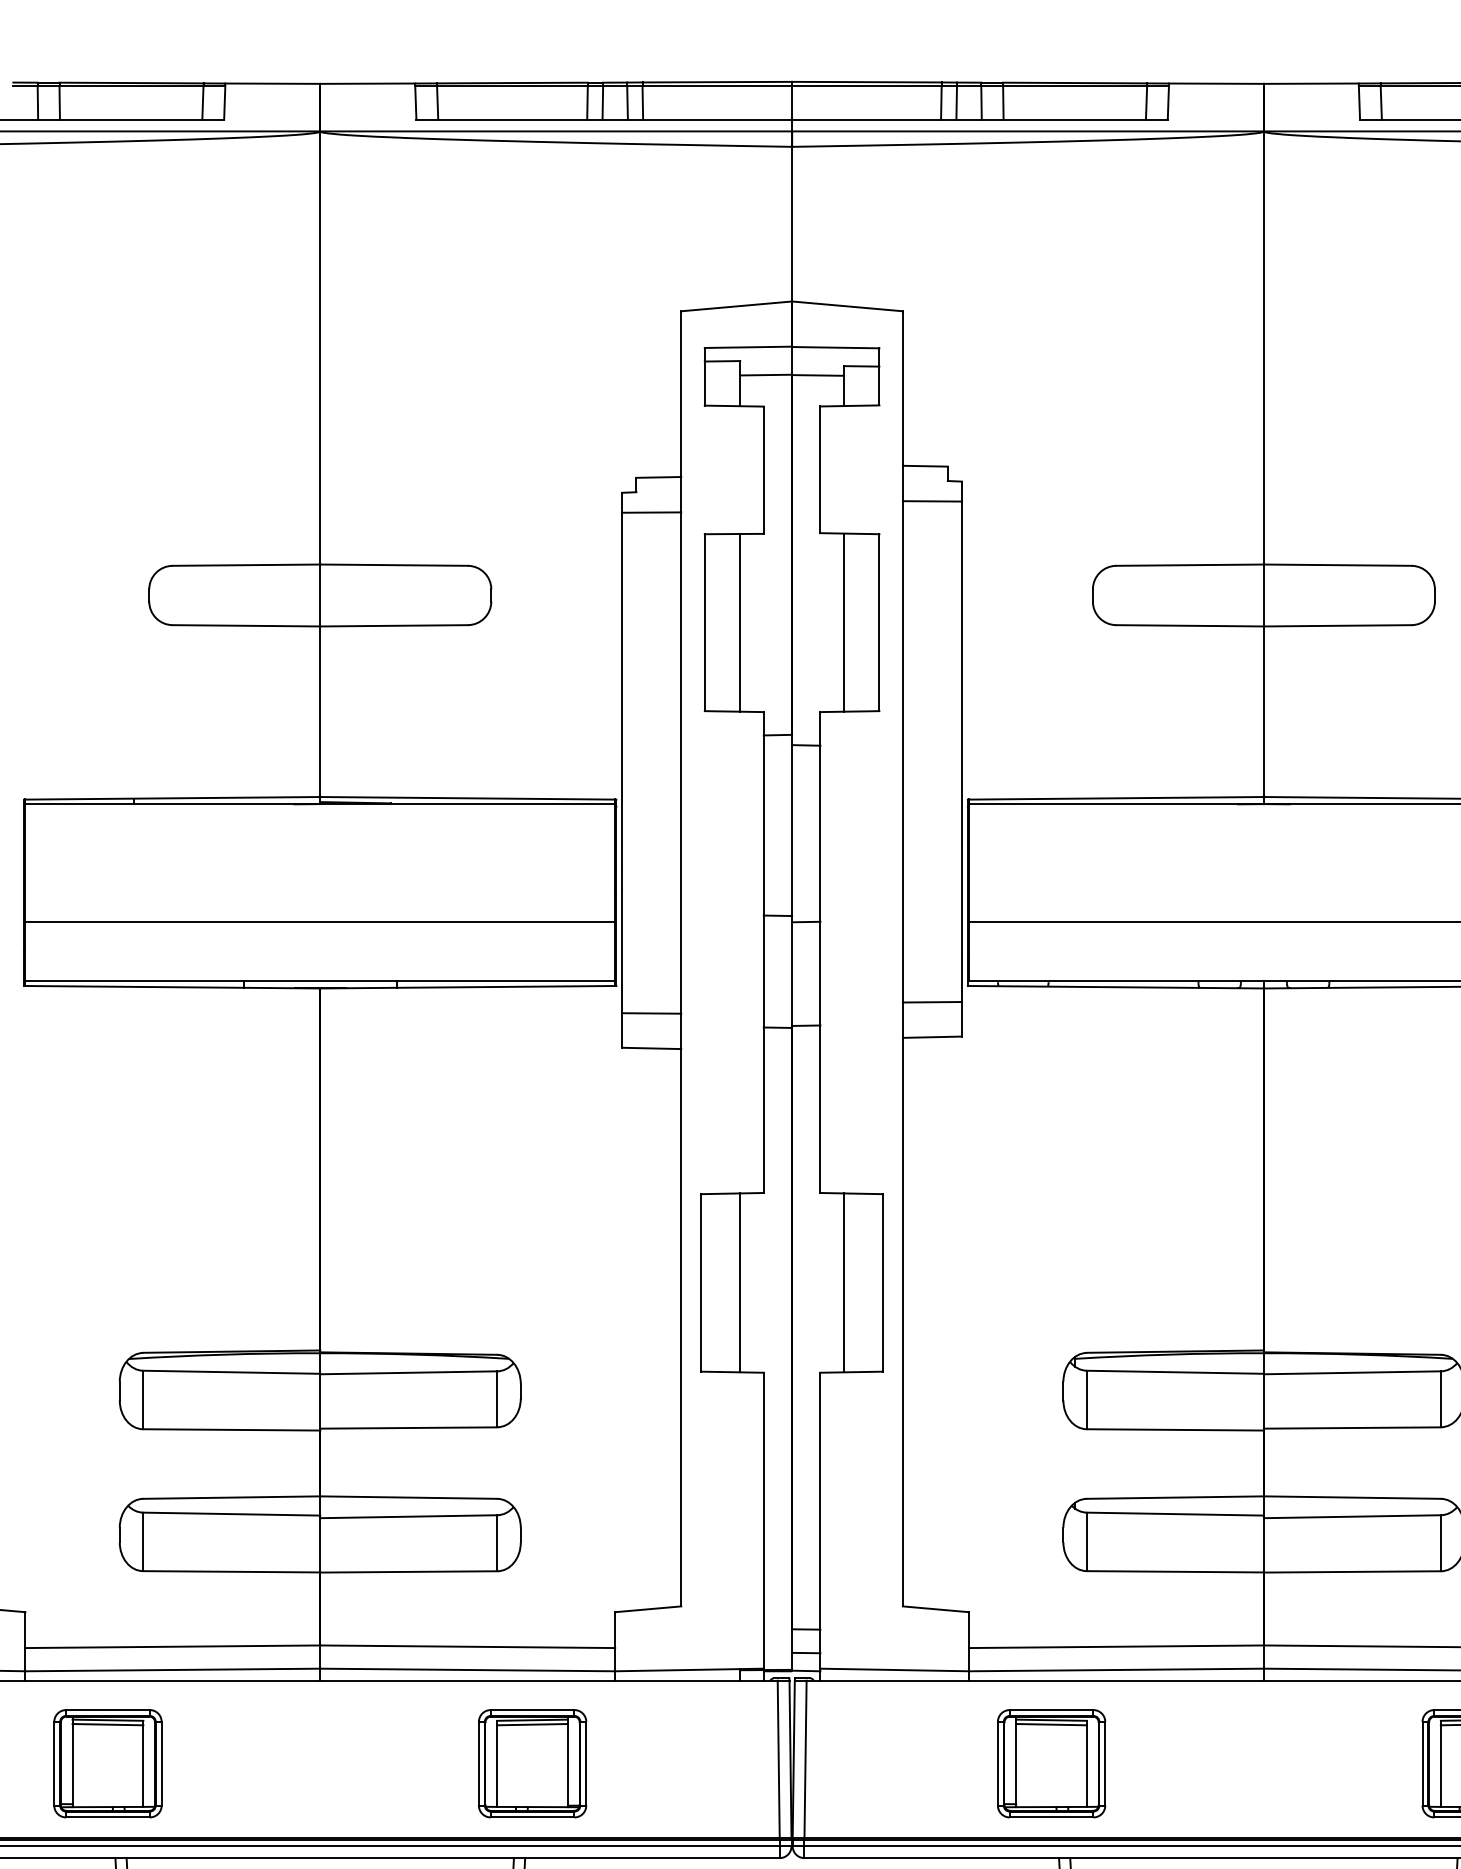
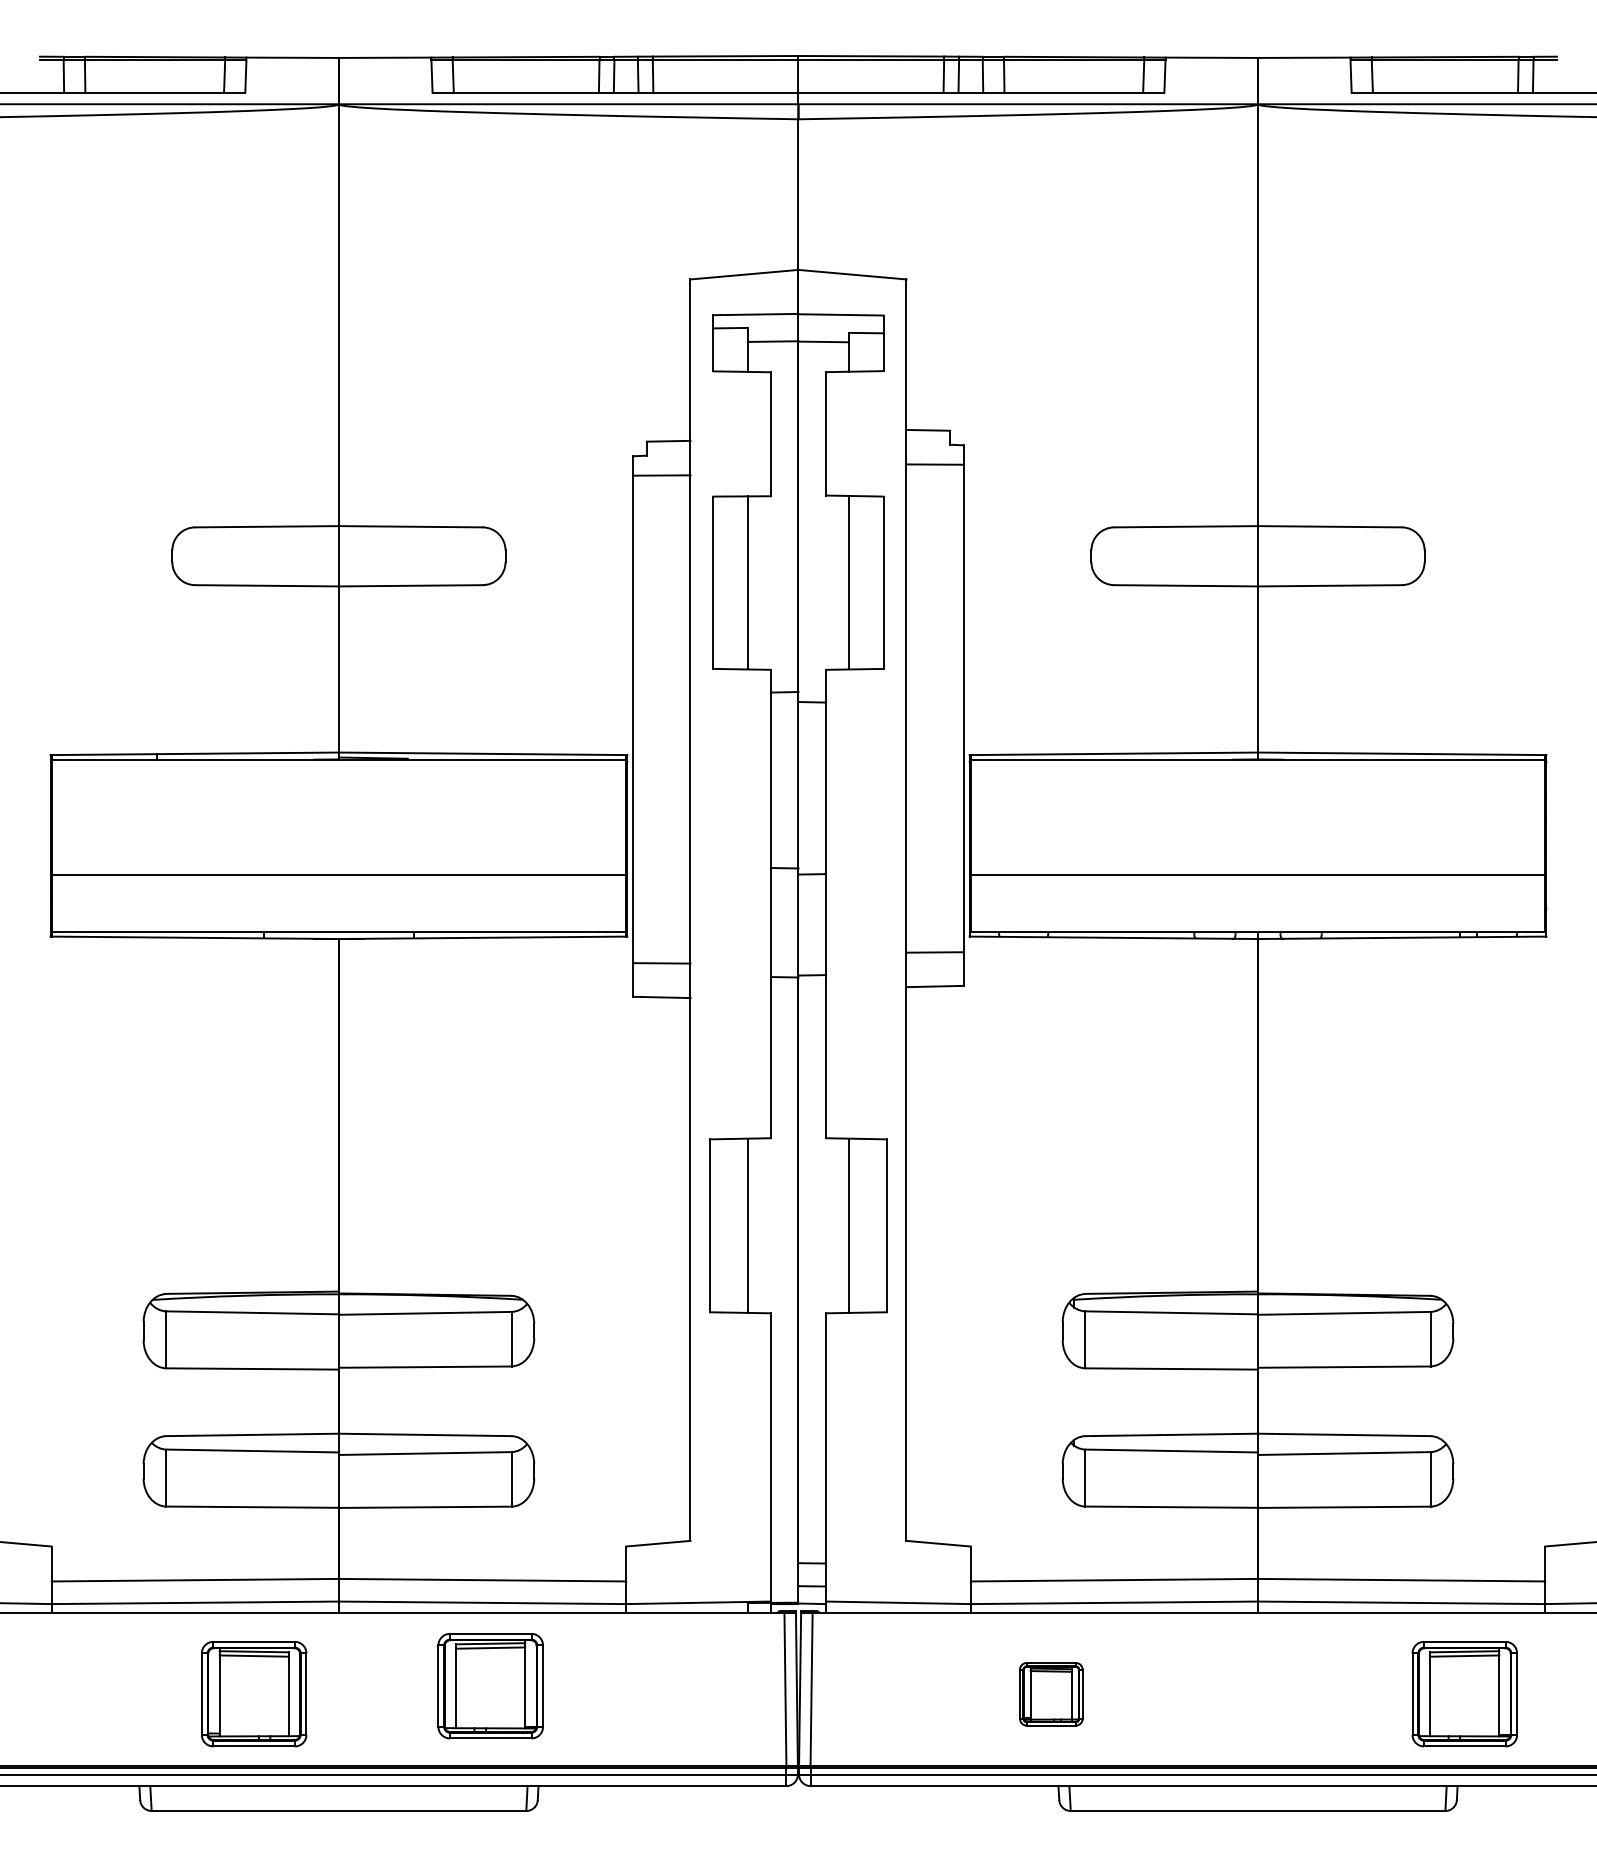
part: (108, 1764) -> (254, 1694), moved
part: (532, 1764) -> (490, 1686), moved
part: (1051, 1764) -> (1051, 1694), size x0.6

